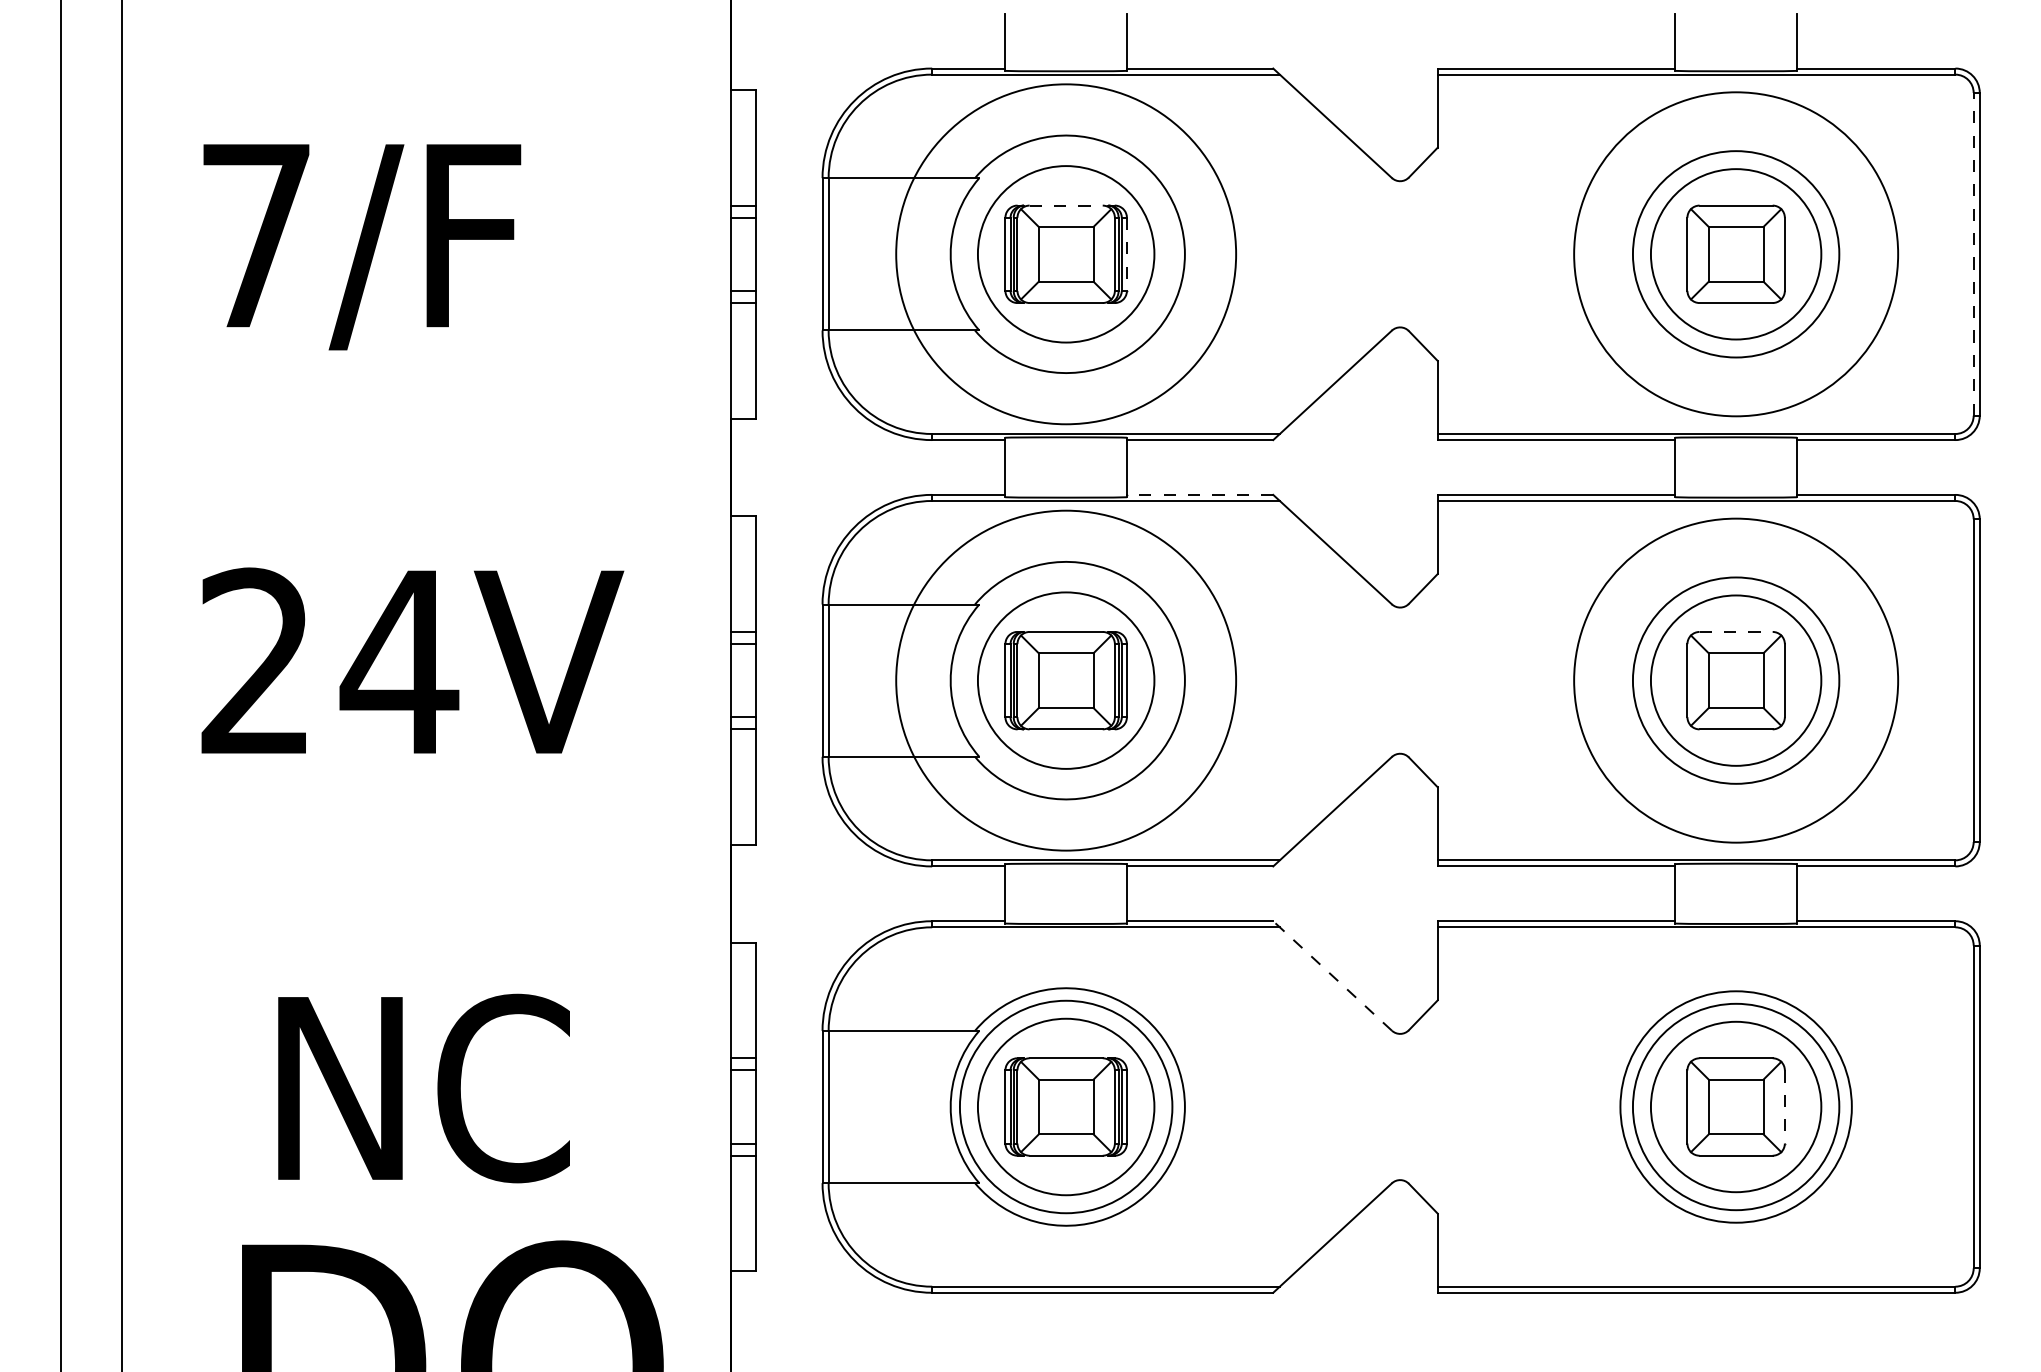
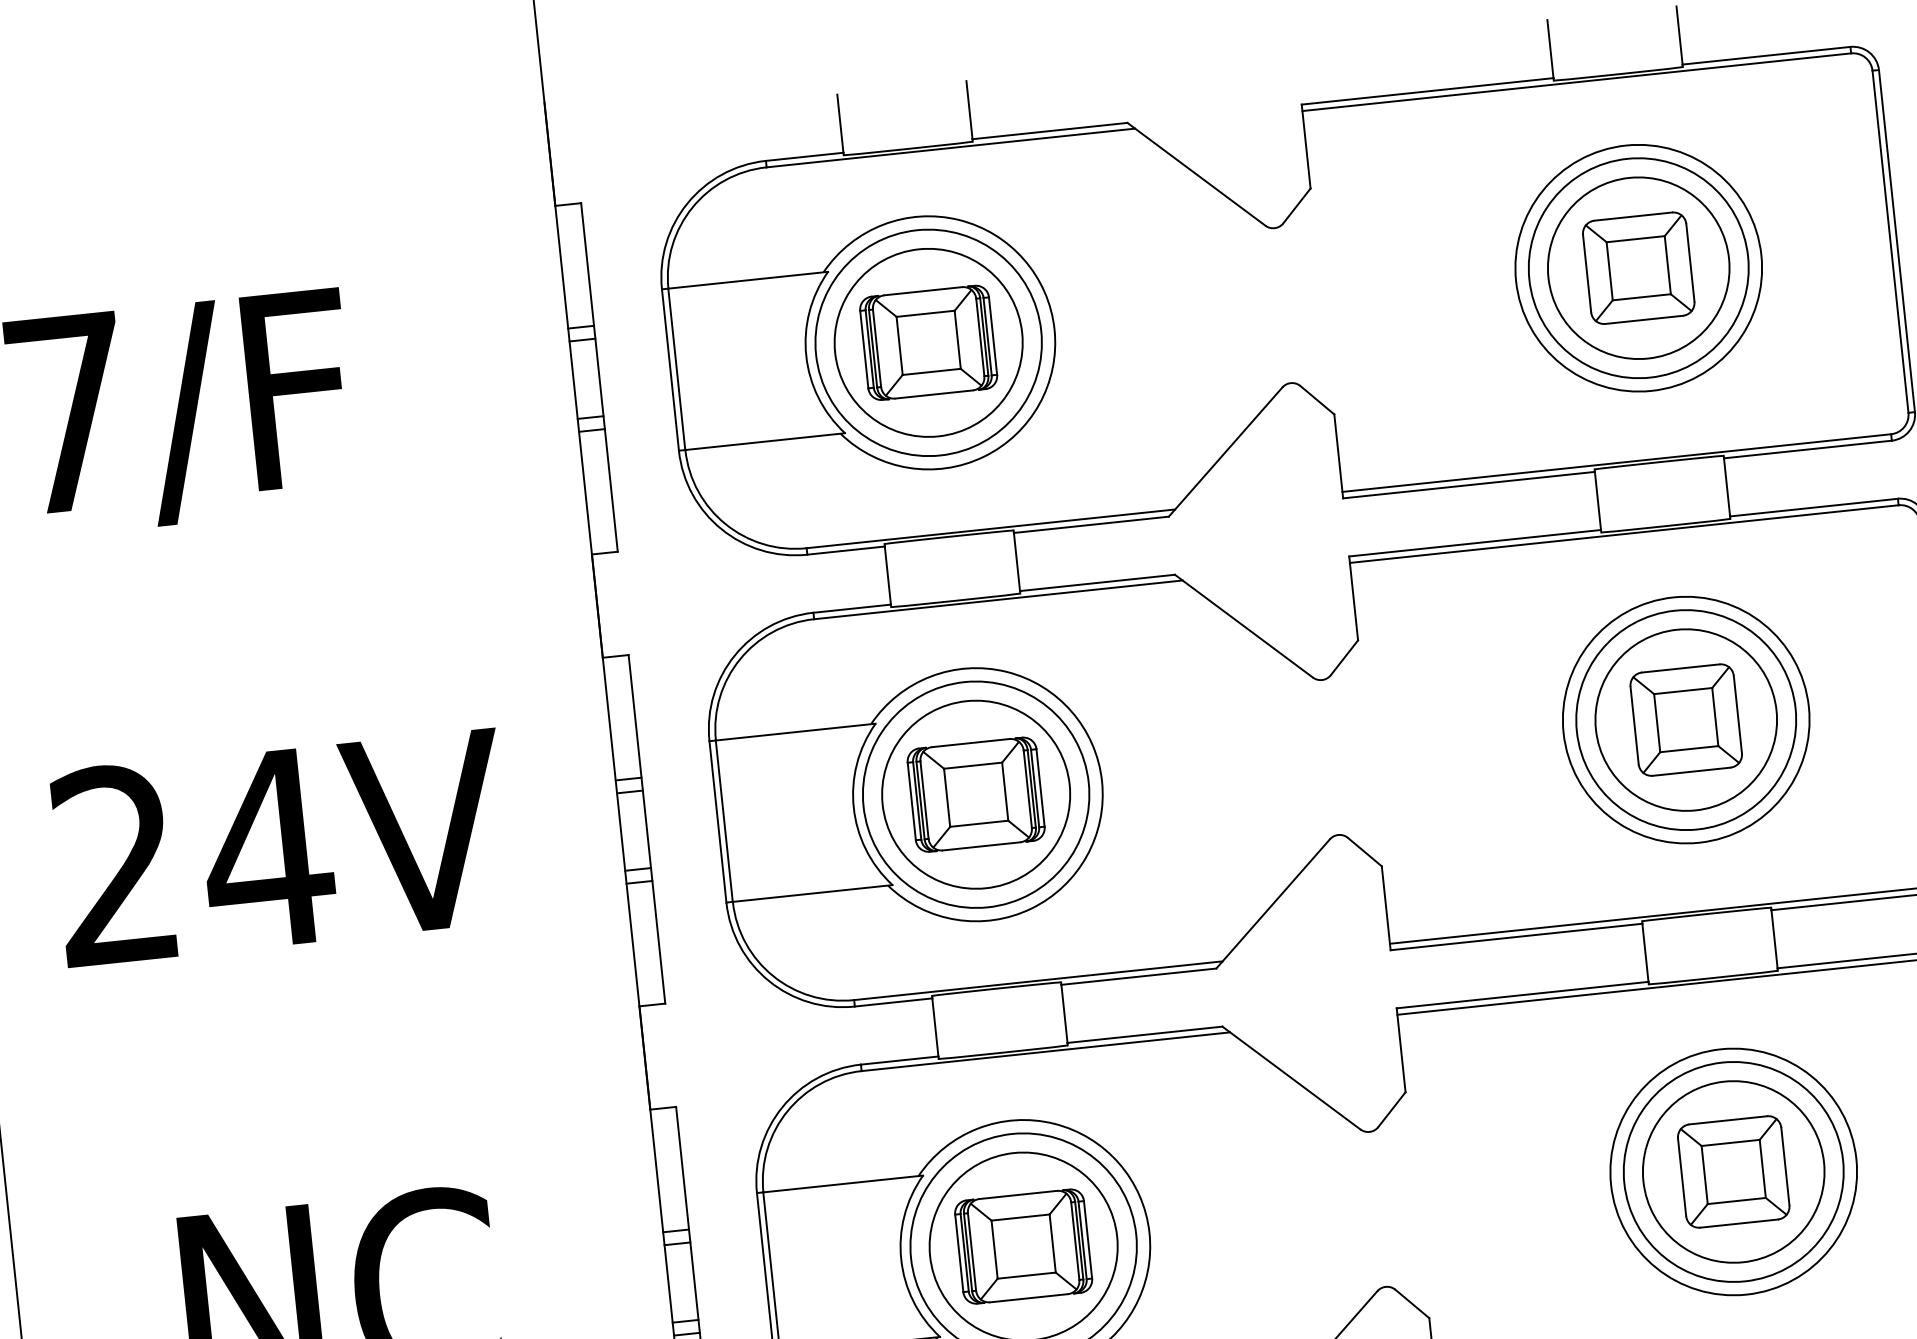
line: (1066, 205) -> (923, 291), dashed -> solid
line: (1973, 253) -> (1890, 240), dashed -> solid
circle: (1065, 254) -> (927, 343), size x0.62
line: (1126, 254) -> (992, 336), dashed -> solid
circle: (1735, 254) -> (1638, 268), size x0.71
line: (1199, 494) -> (1096, 582), dashed -> solid
line: (1736, 631) -> (1681, 667), dashed -> solid
circle: (1065, 680) -> (975, 794), size x0.62
circle: (1735, 680) -> (1685, 720), size x0.71
line: (1332, 975) -> (1291, 1077), dashed -> solid
line: (1784, 1107) -> (1785, 1167), dashed -> solid

